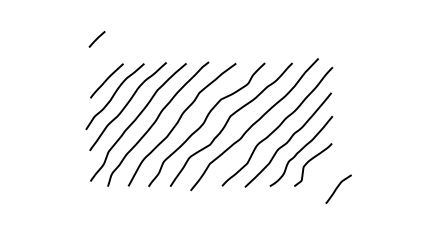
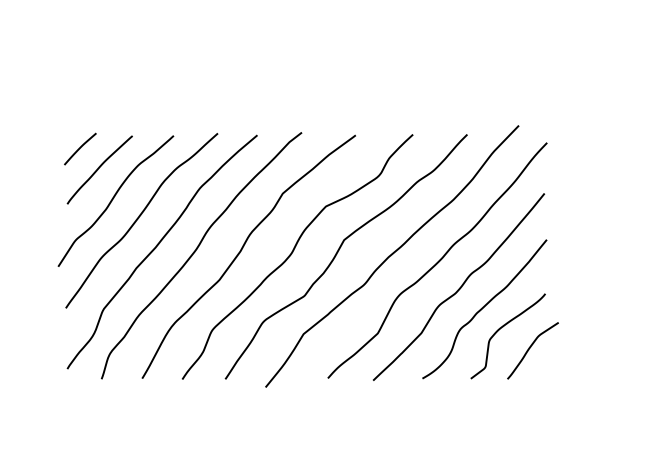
line: (96, 39) -> (79, 149), moved
curve: (338, 187) -> (532, 347), moved

